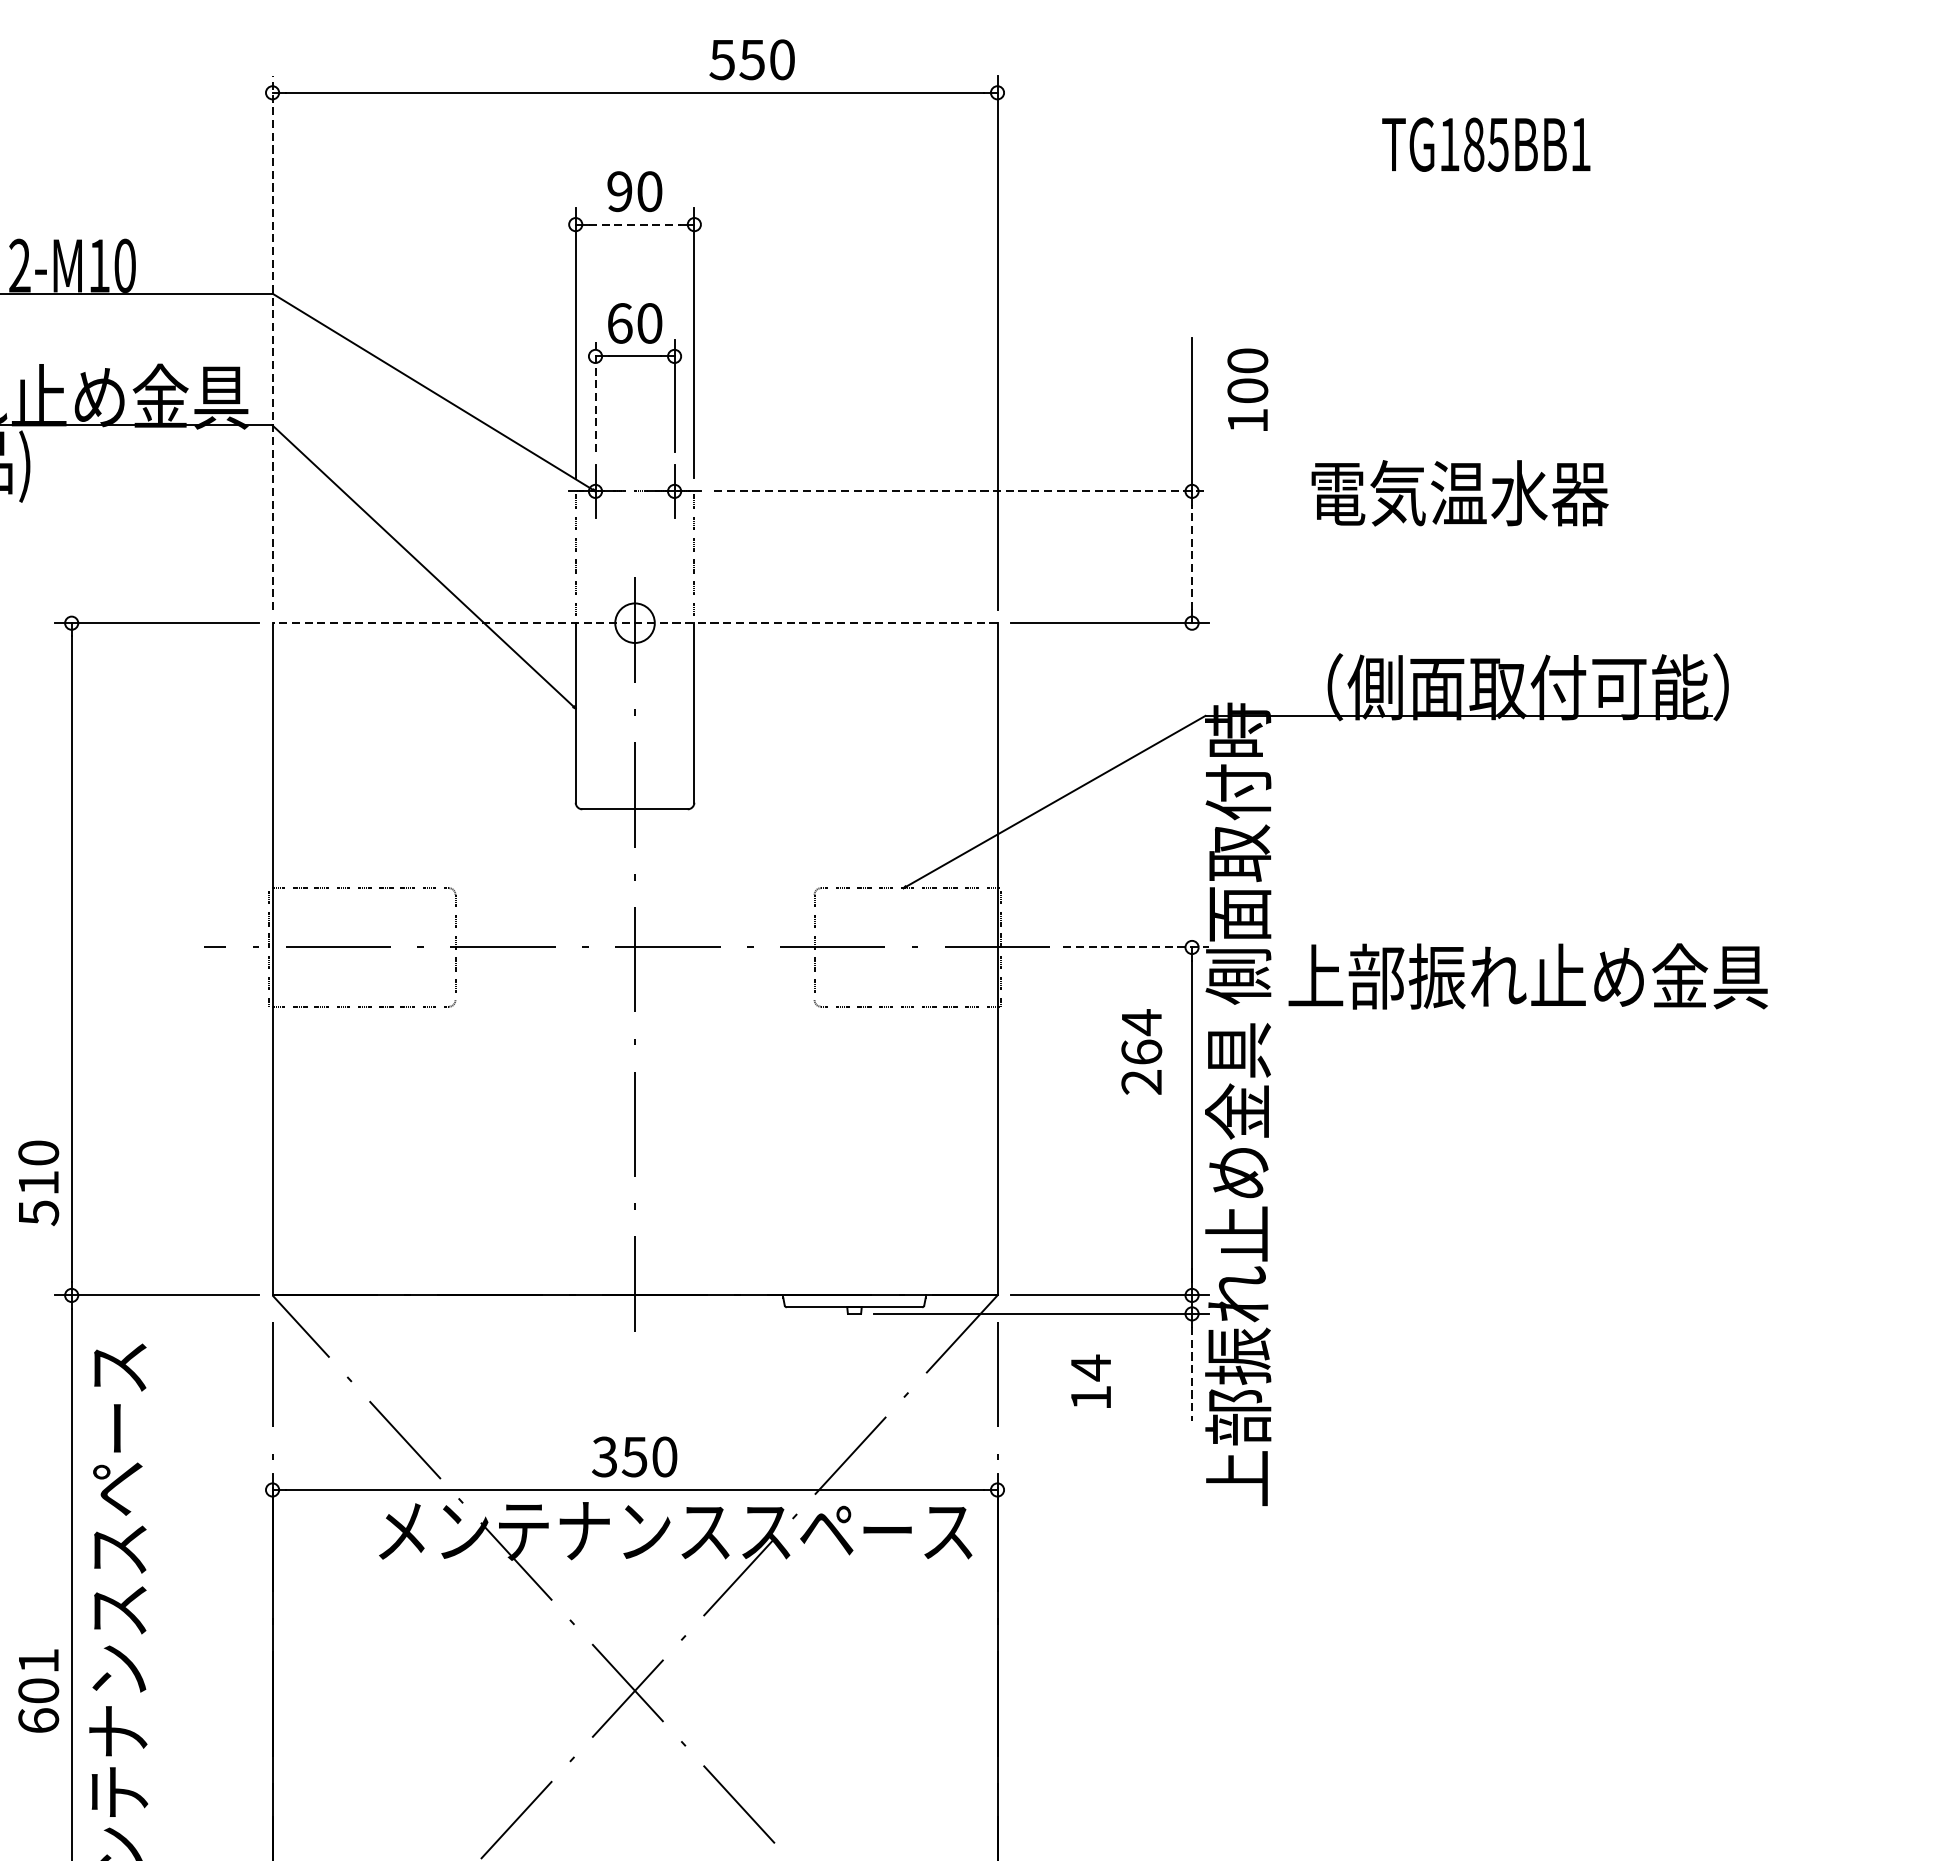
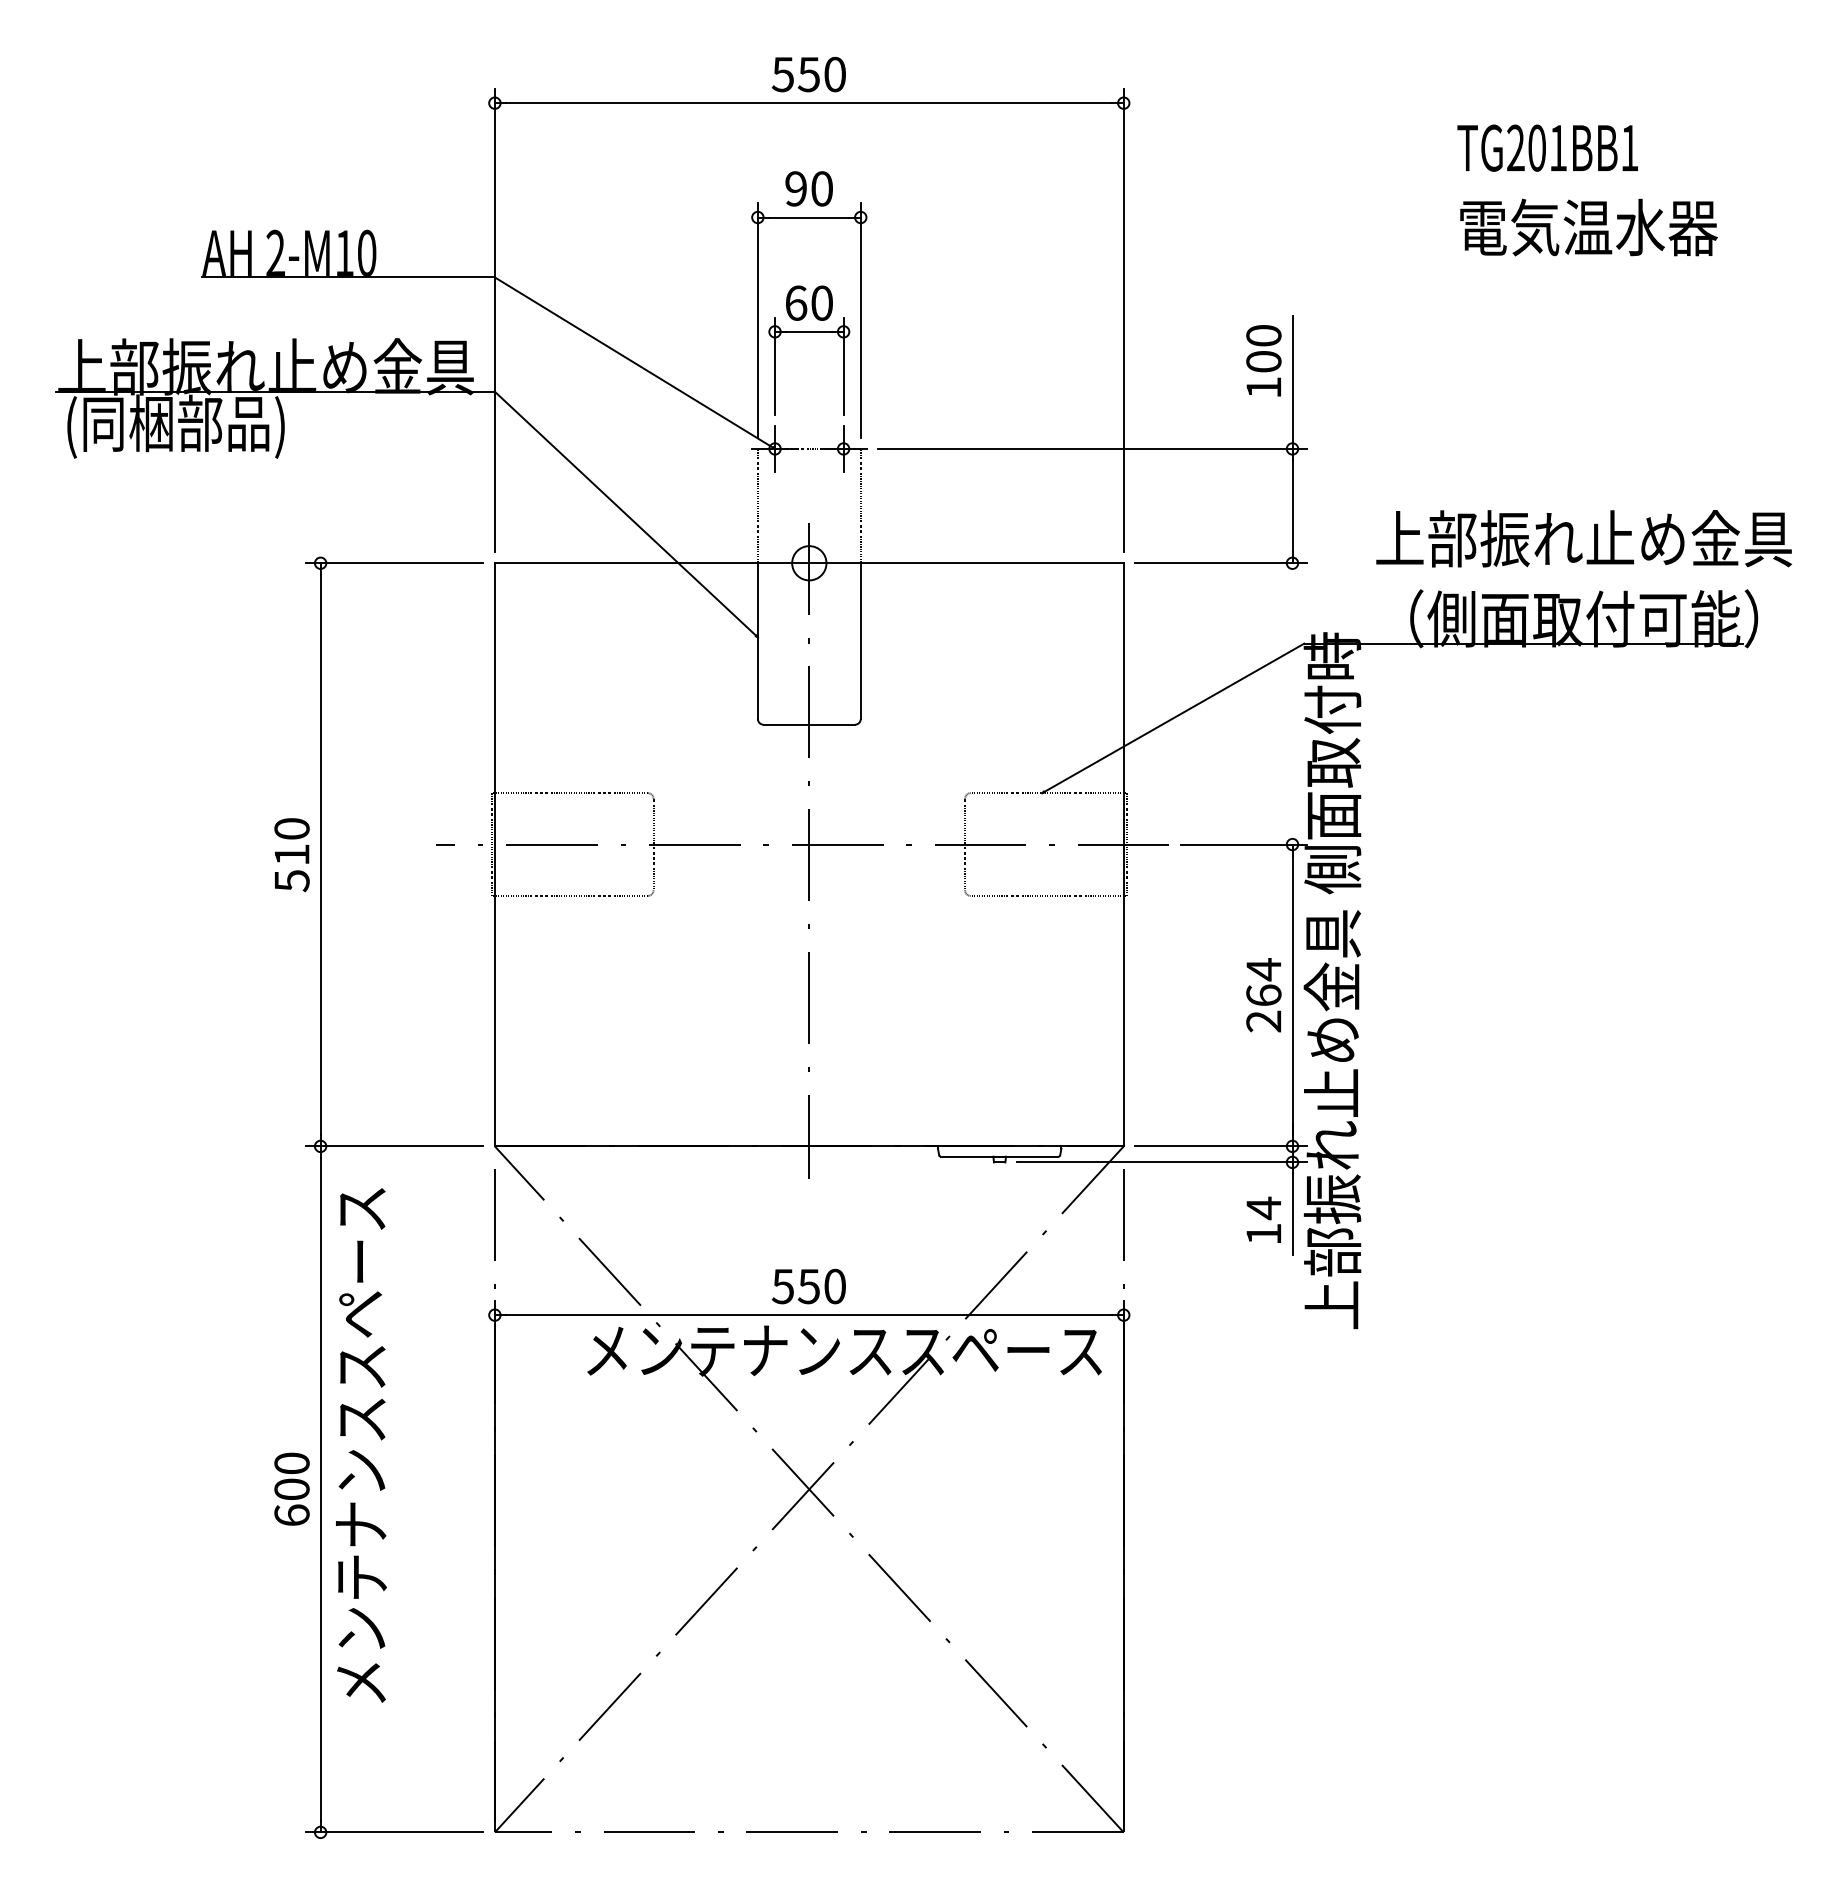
text: (751, 59) -> (808, 74), moved
text: (1473, 143) -> (1536, 147), TG185BB1 -> TG201BB1
line: (635, 224) -> (809, 217), dashed -> solid
line: (272, 342) -> (494, 319), dashed -> solid
text: (1247, 389) -> (1263, 360), moved
line: (596, 396) -> (775, 366), dashed -> solid
line: (961, 490) -> (1092, 448), dashed -> solid
text: (1459, 493) -> (1588, 227), moved
line: (1192, 557) -> (1292, 506), dashed -> solid
line: (634, 623) -> (808, 563), dashed -> solid
line: (1135, 947) -> (1243, 844), dashed -> solid
text: (1527, 976) -> (1583, 538), moved
text: (1141, 1052) -> (1263, 995), moved
text: (38, 1183) -> (291, 855), moved
line: (1192, 1373) -> (1292, 1214), dashed -> solid
text: (1090, 1380) -> (1263, 1219), moved
text: (604, 1455) -> (782, 1285), 350 -> 550
text: (38, 1659) -> (291, 1462), 601 -> 600

